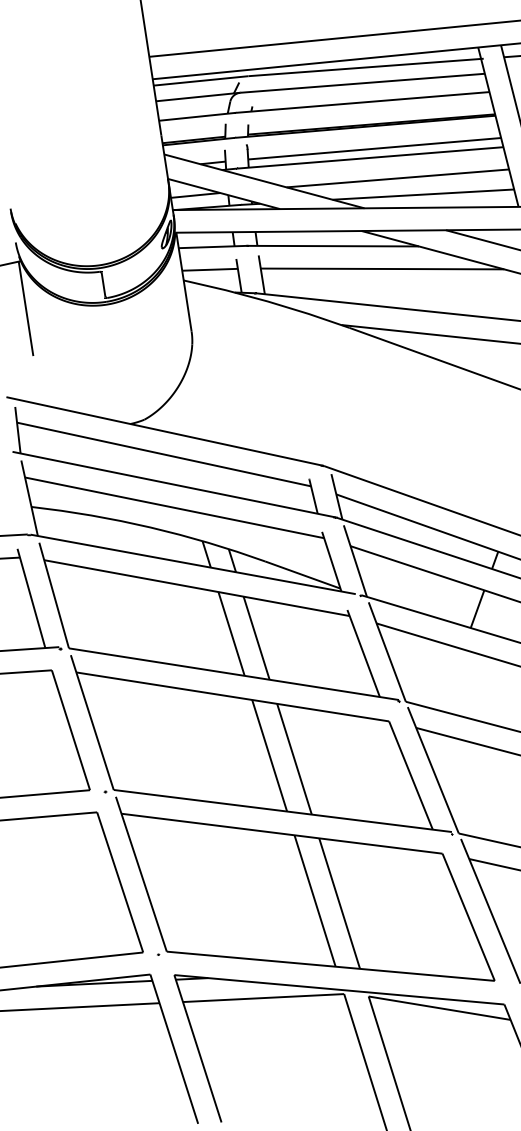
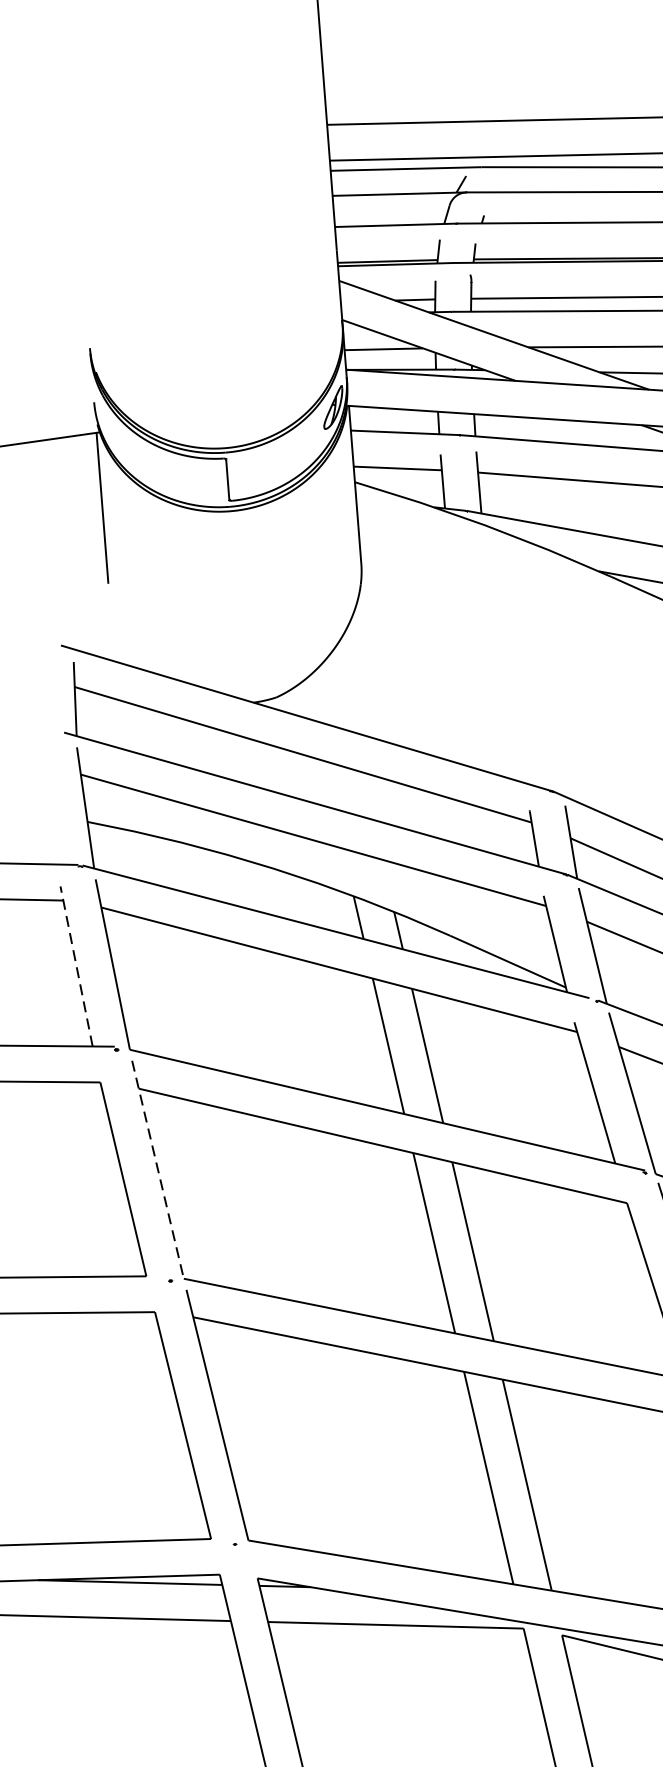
line: (31, 598) -> (76, 966), solid -> dashed
line: (92, 722) -> (158, 1169), solid -> dashed

